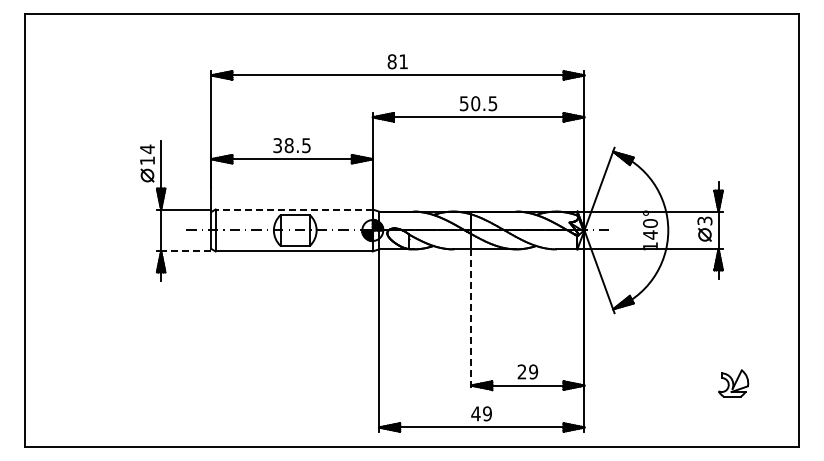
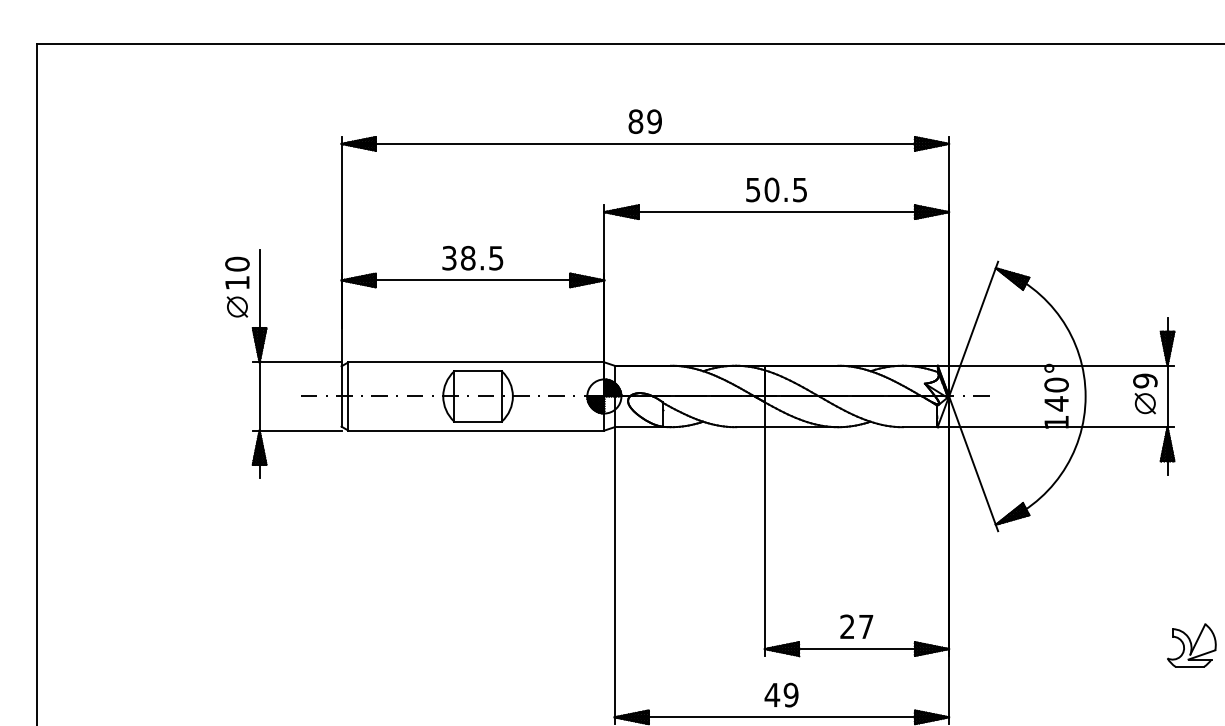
text: (403, 61) -> (654, 121), 81 -> 89
text: (147, 149) -> (237, 264), 14 -> 10
line: (294, 209) -> (476, 362), dashed -> solid
text: (704, 220) -> (1144, 380), 3 -> 9
line: (185, 251) -> (299, 430), dashed -> solid
line: (471, 320) -> (765, 543), dashed -> solid
text: (533, 371) -> (866, 626), 29 -> 27

